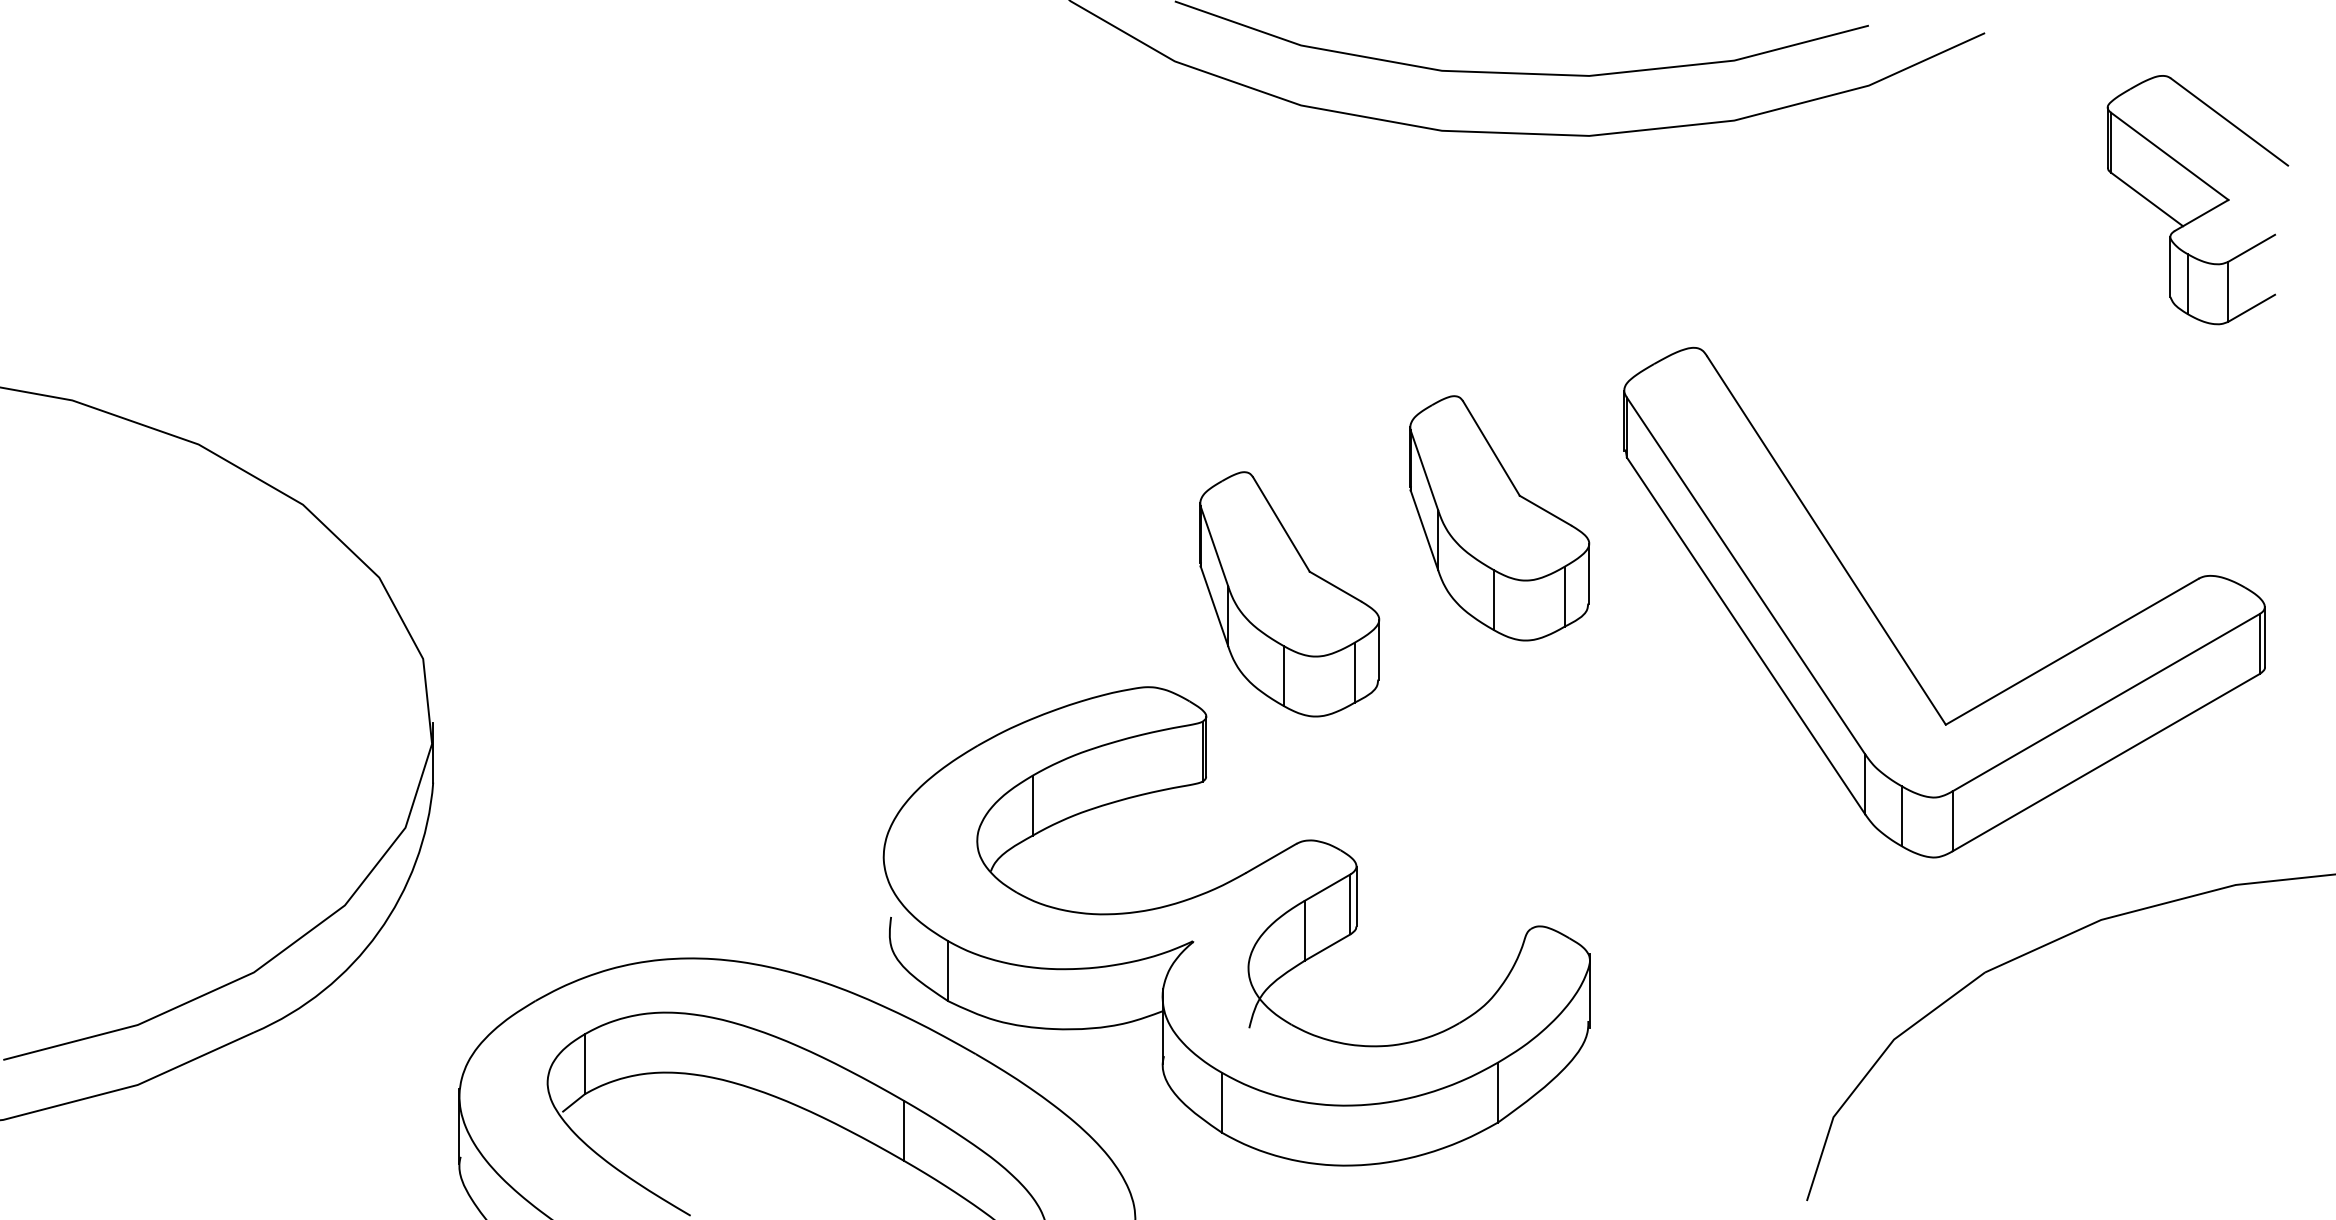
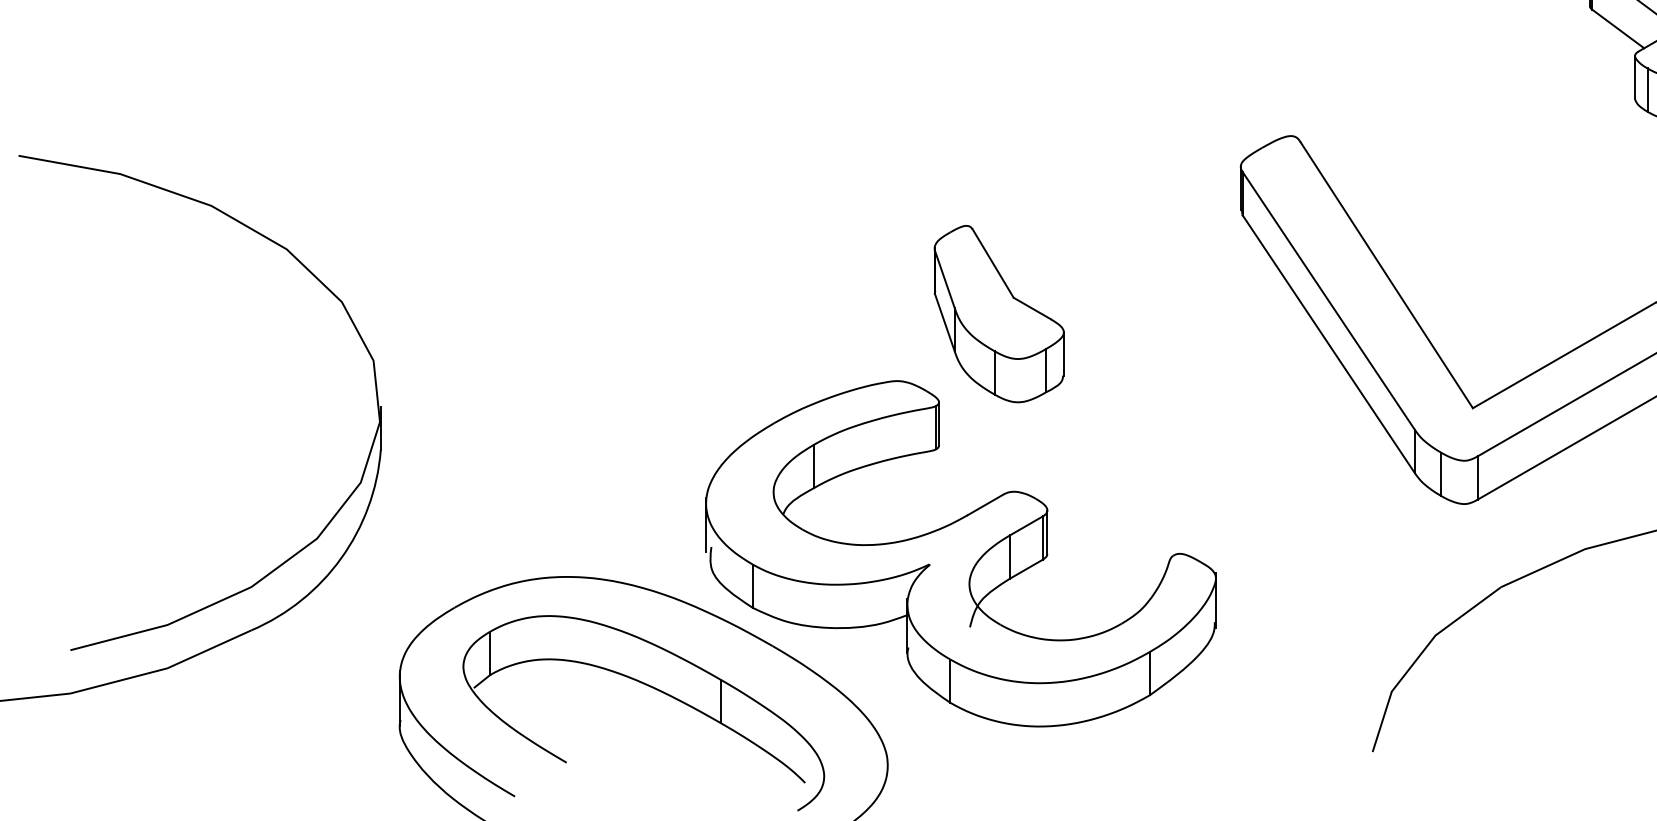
part: (1499, 518) -> (1150, 259), removed
line: (883, 886) -> (705, 525), added

